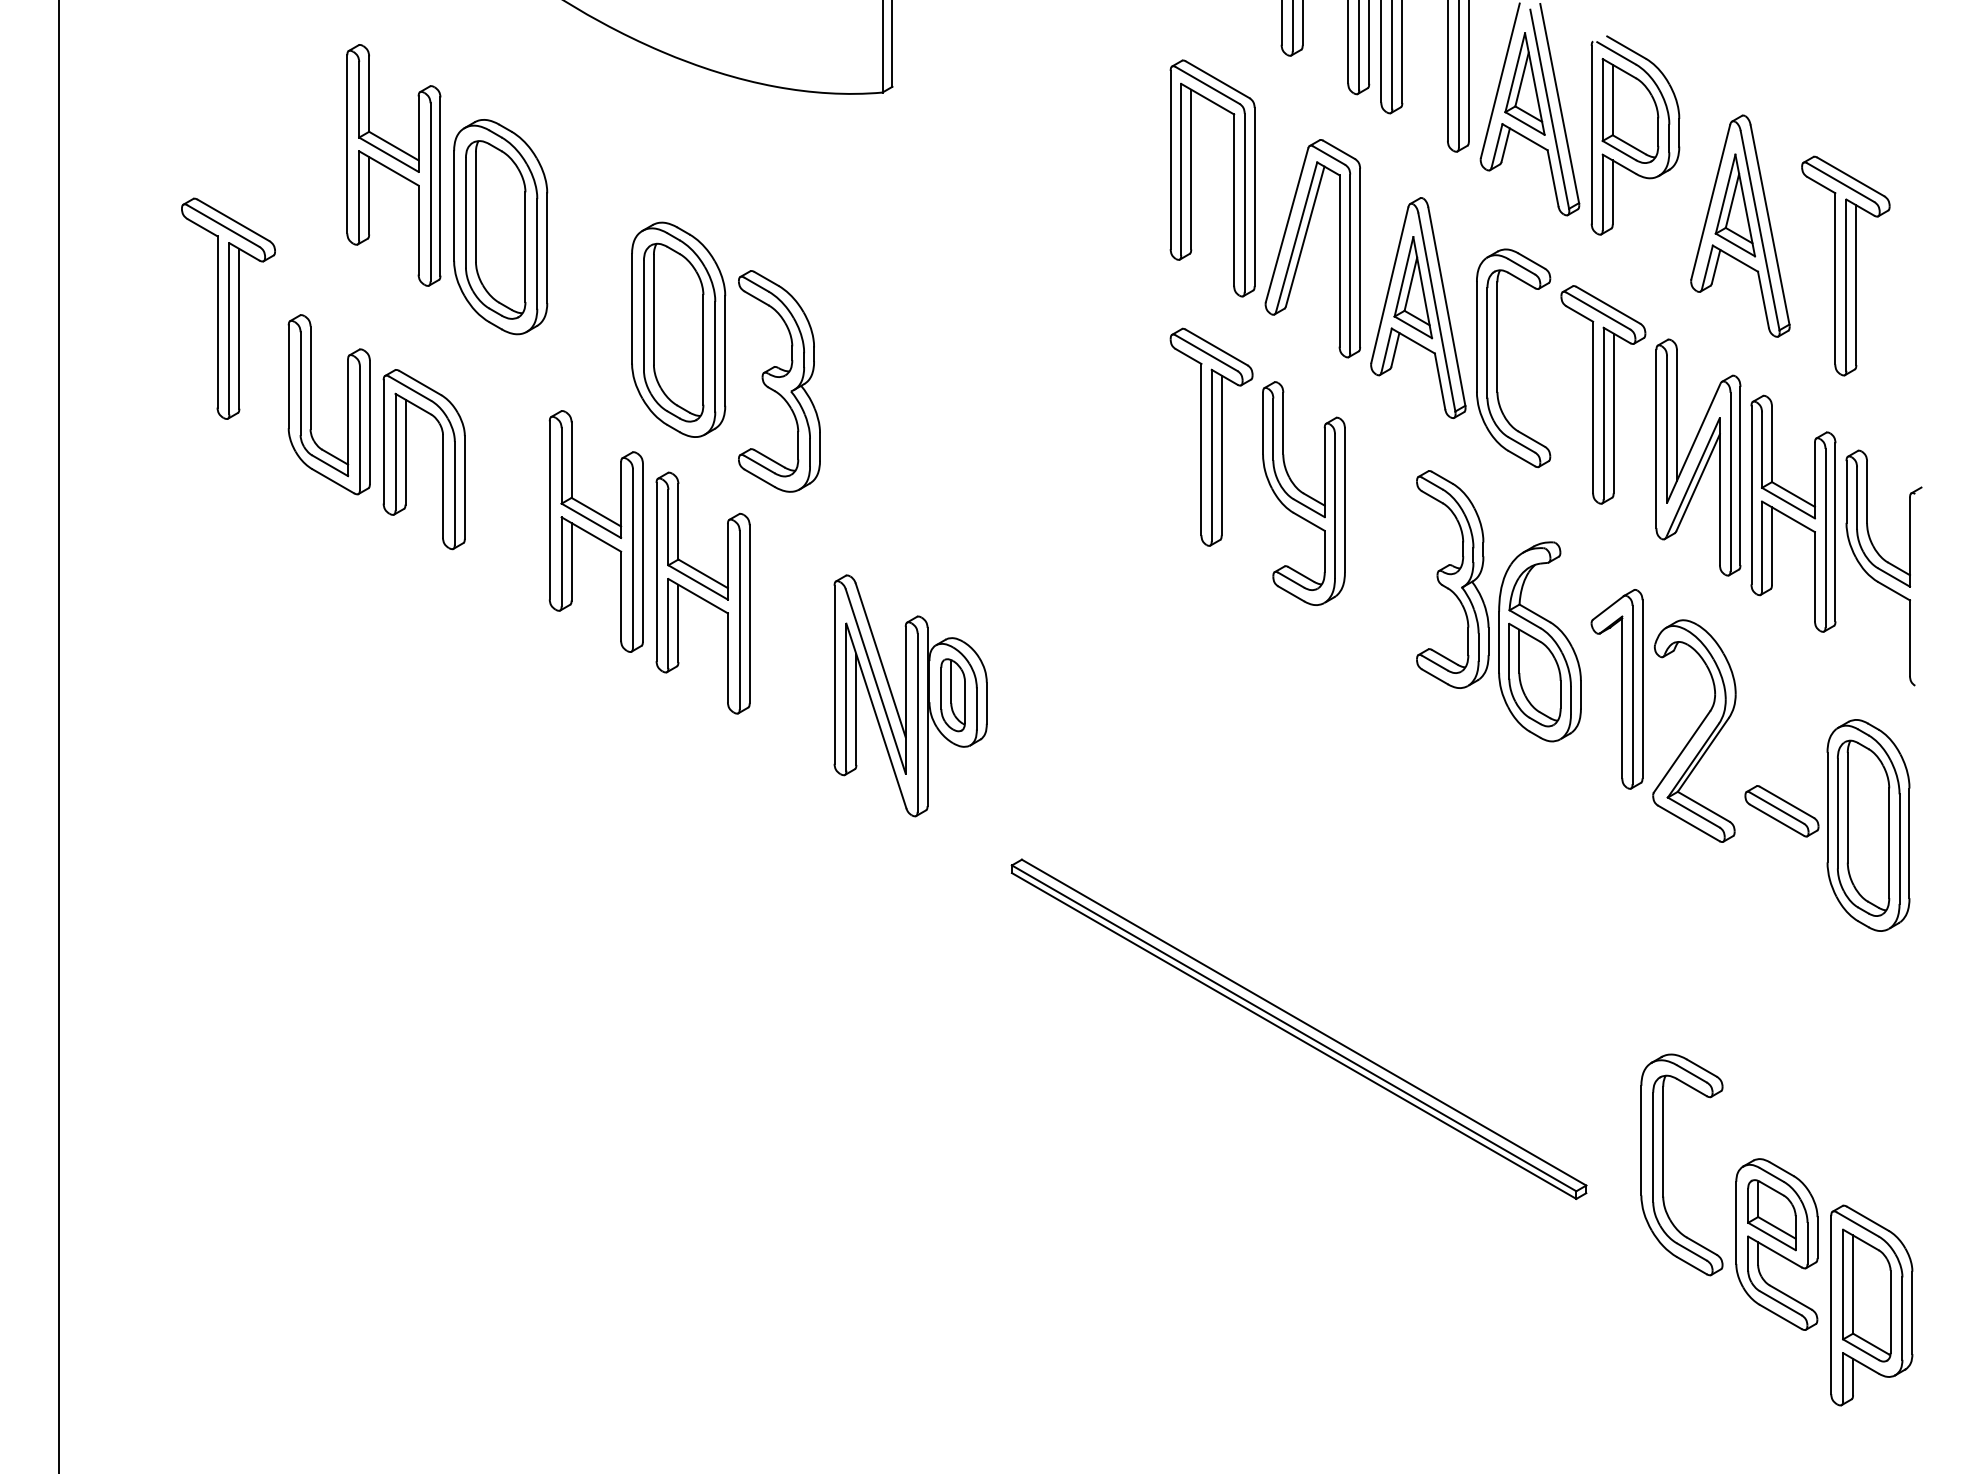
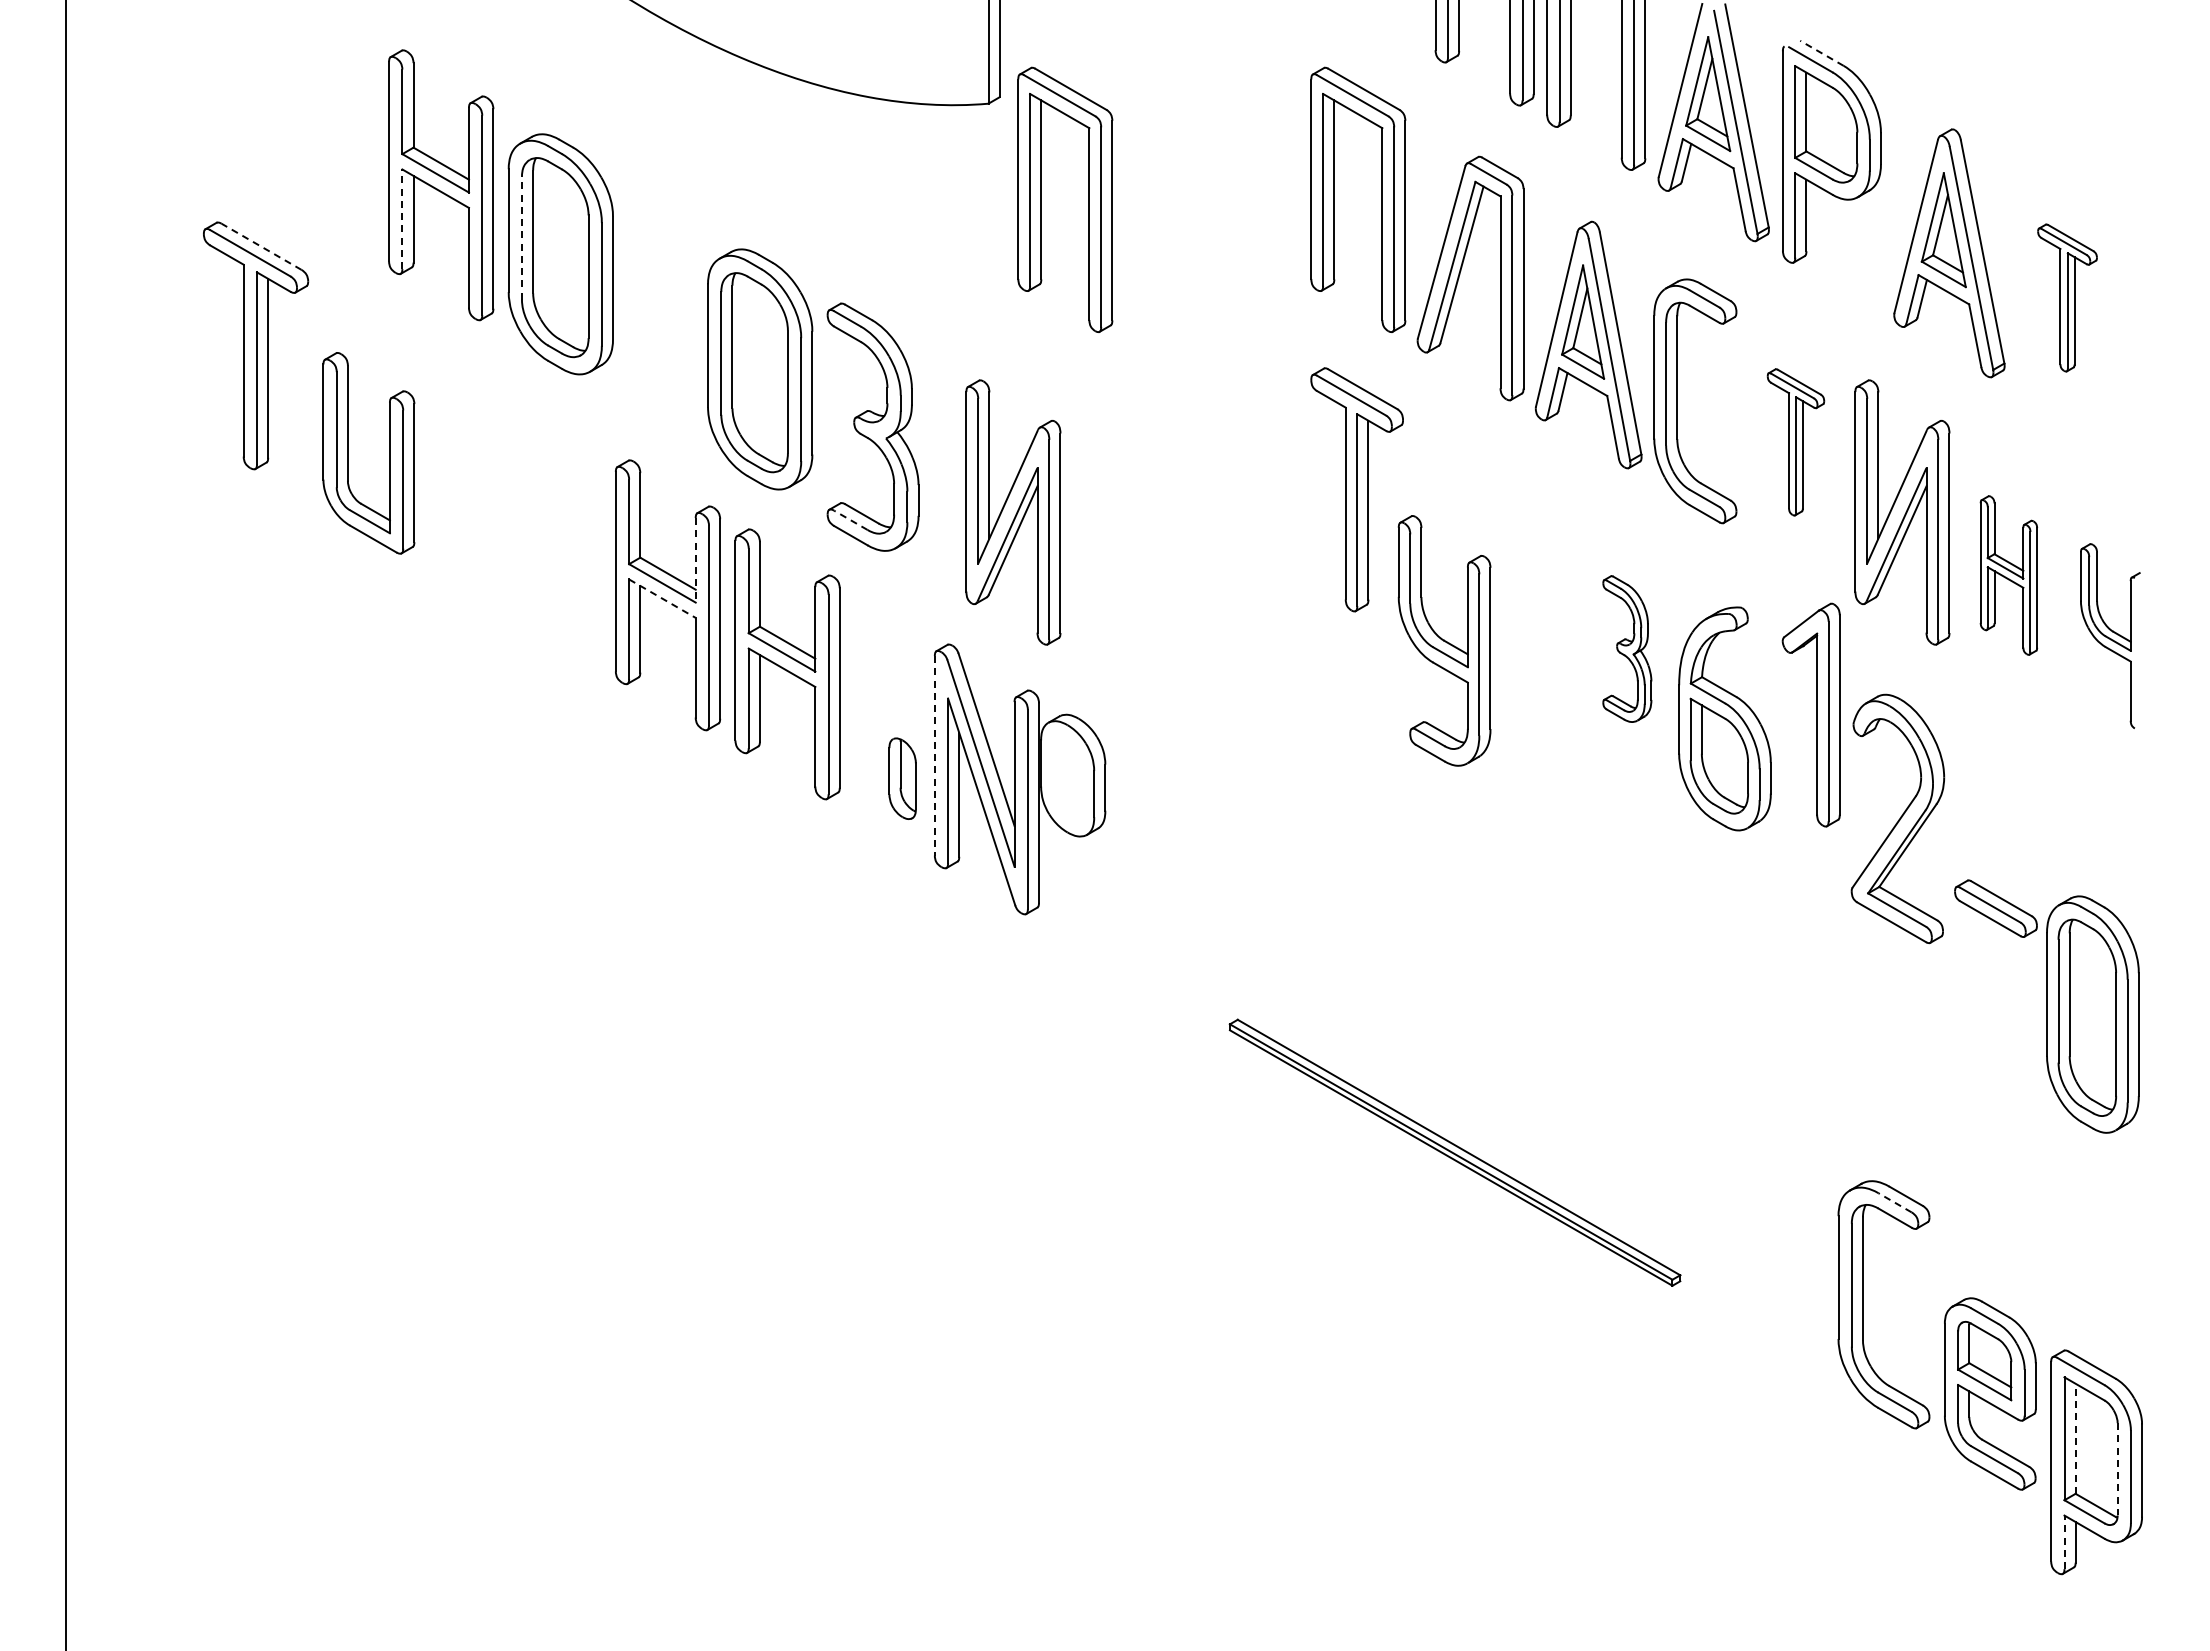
line: (1626, 47) -> (1821, 53), solid -> dashed
part: (971, 178) -> (1088, 199), added
line: (359, 195) -> (402, 219), solid -> dashed
line: (465, 212) -> (521, 237), solid -> dashed
line: (233, 220) -> (261, 246), solid -> dashed
part: (1845, 265) -> (2067, 297), size x0.6
part: (1602, 395) -> (1795, 442), size x0.6
part: (904, 457) -> (1013, 512), added
part: (405, 459) -> (454, 514), removed
line: (759, 464) -> (850, 520), solid -> dashed
part: (1303, 493) -> (1444, 640), moved
line: (620, 500) -> (695, 560), solid -> dashed
part: (1793, 513) -> (2008, 575), size x0.6
line: (591, 534) -> (662, 598), solid -> dashed
part: (1884, 567) -> (2110, 635), size x0.7
part: (1452, 578) -> (1627, 648), size x0.6
line: (834, 674) -> (934, 755), solid -> dashed
part: (1616, 688) -> (1810, 714), moved
part: (953, 695) -> (902, 778), moved
part: (1868, 825) -> (2092, 1014), moved
part: (1298, 1028) -> (1454, 1152), size x0.7
line: (1691, 1073) -> (1894, 1202), solid -> dashed
line: (1852, 1284) -> (2075, 1438), solid -> dashed
line: (1890, 1311) -> (2117, 1469), solid -> dashed
line: (1843, 1377) -> (2064, 1542), solid -> dashed

